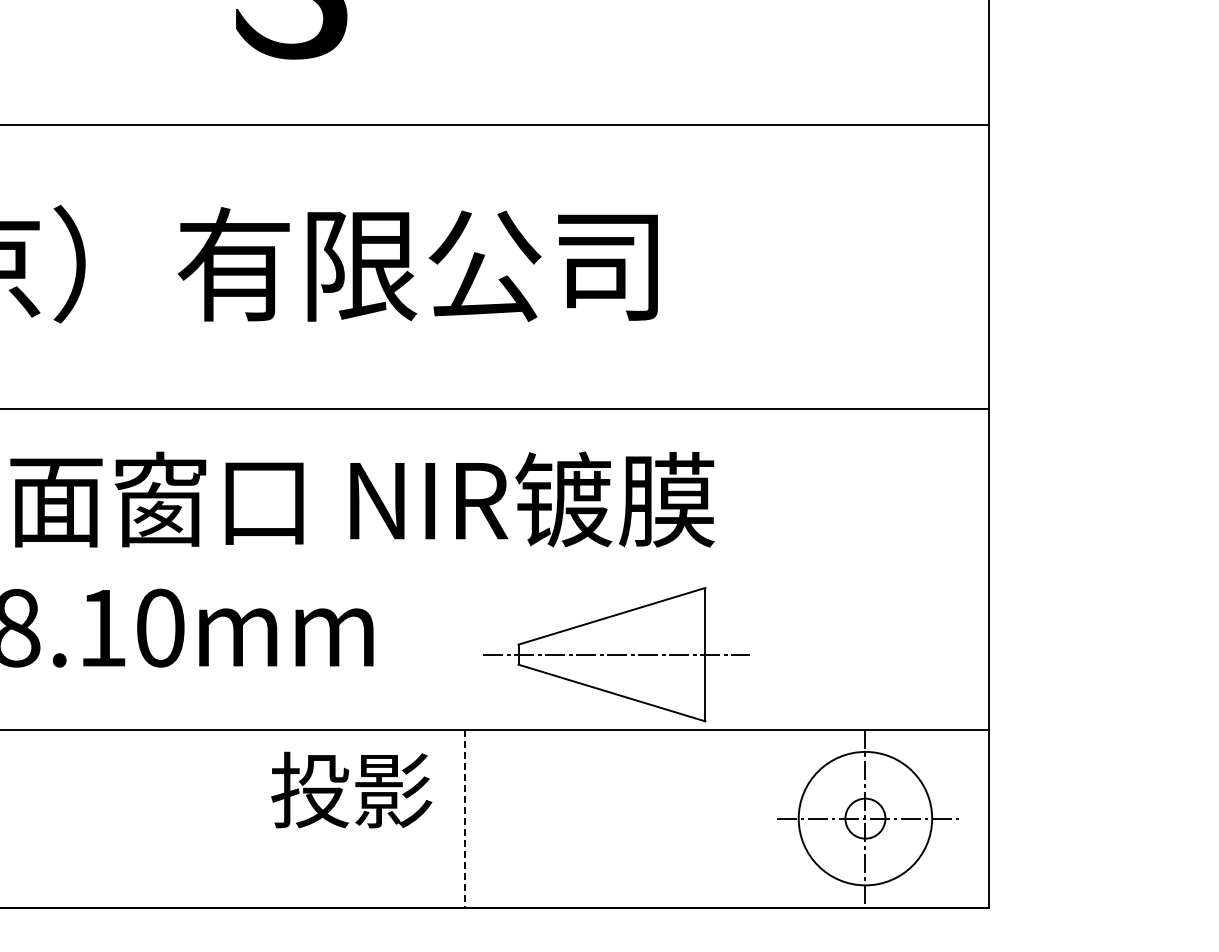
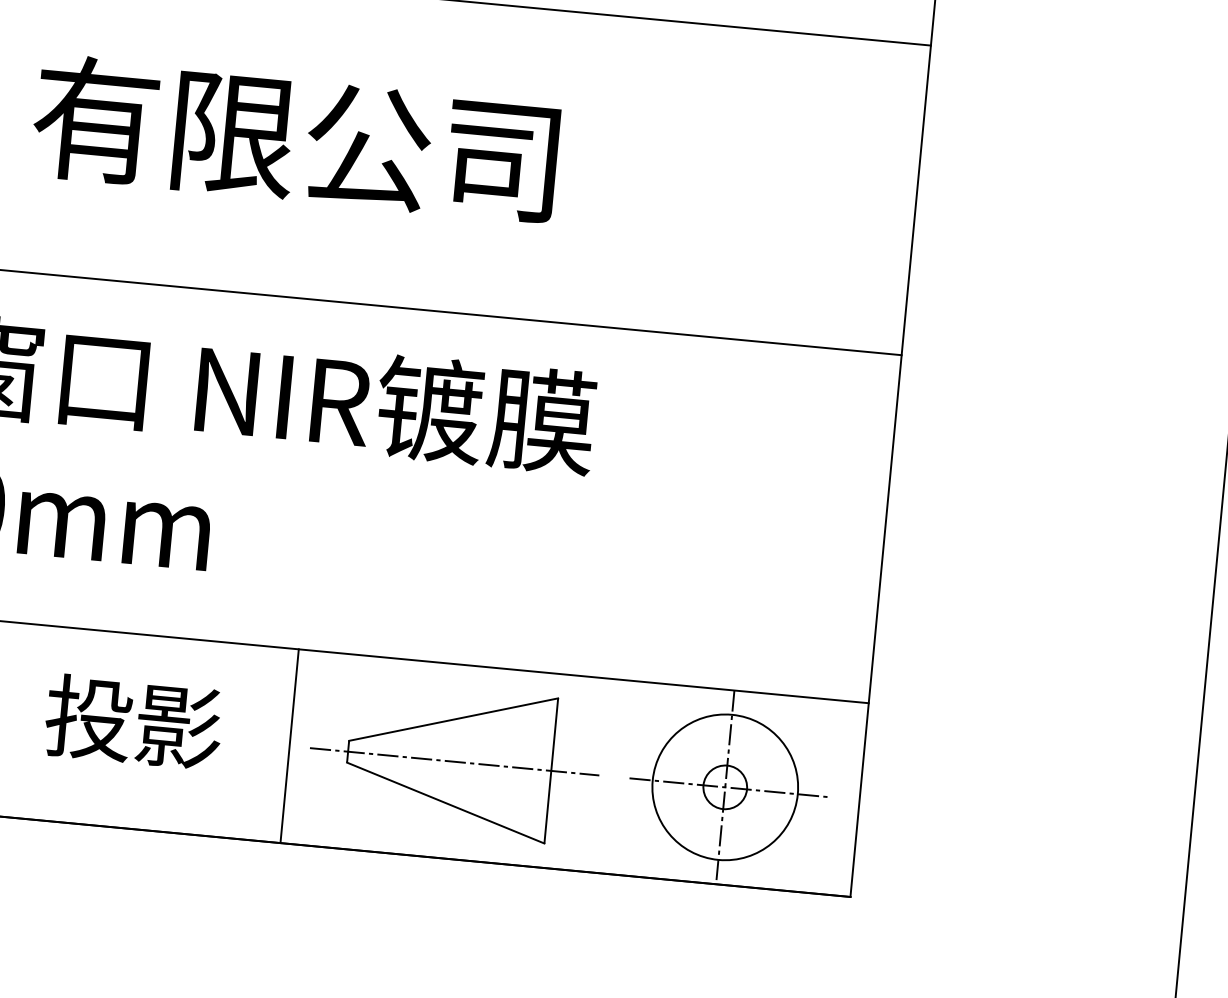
part: (616, 654) -> (454, 761), moved
text: (351, 789) -> (133, 721), moved
line: (464, 819) -> (289, 747), dashed -> solid

